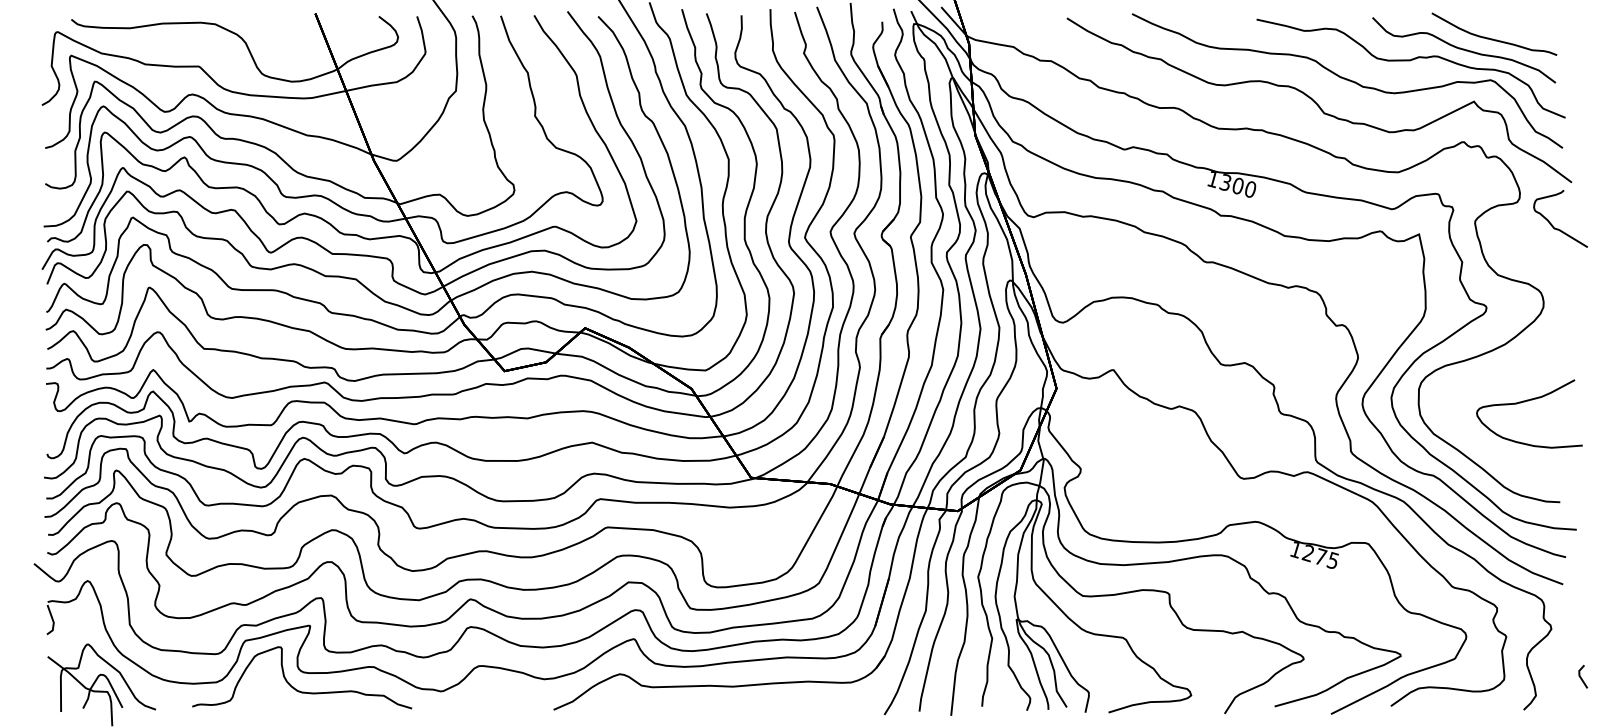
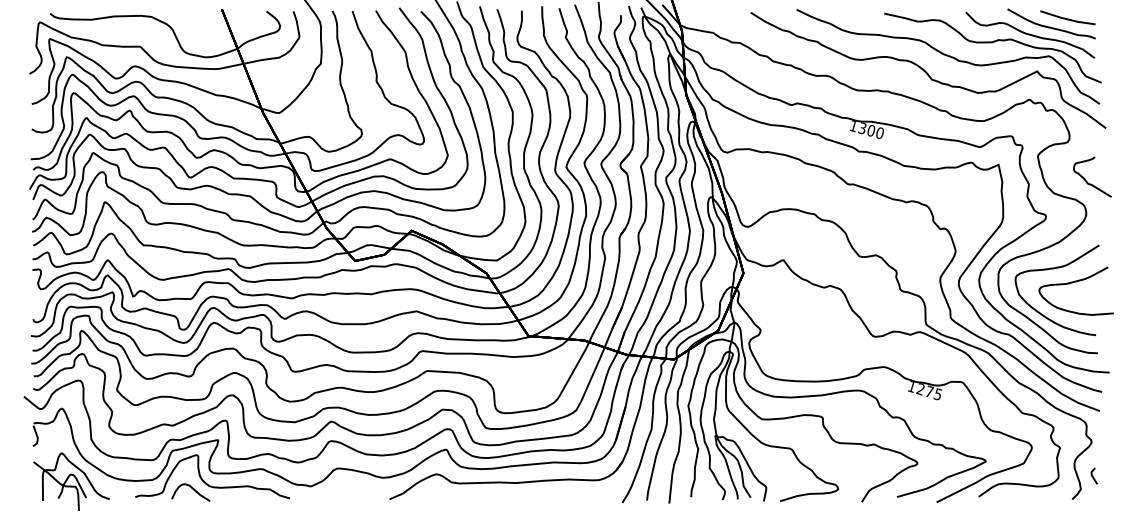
line: (1517, 26) -> (1067, 18), added
curve: (1553, 225) -> (1087, 181), moved
curve: (1499, 382) -> (1055, 269), added
line: (1581, 676) -> (1093, 475), moved
curve: (274, 696) -> (193, 489), added

